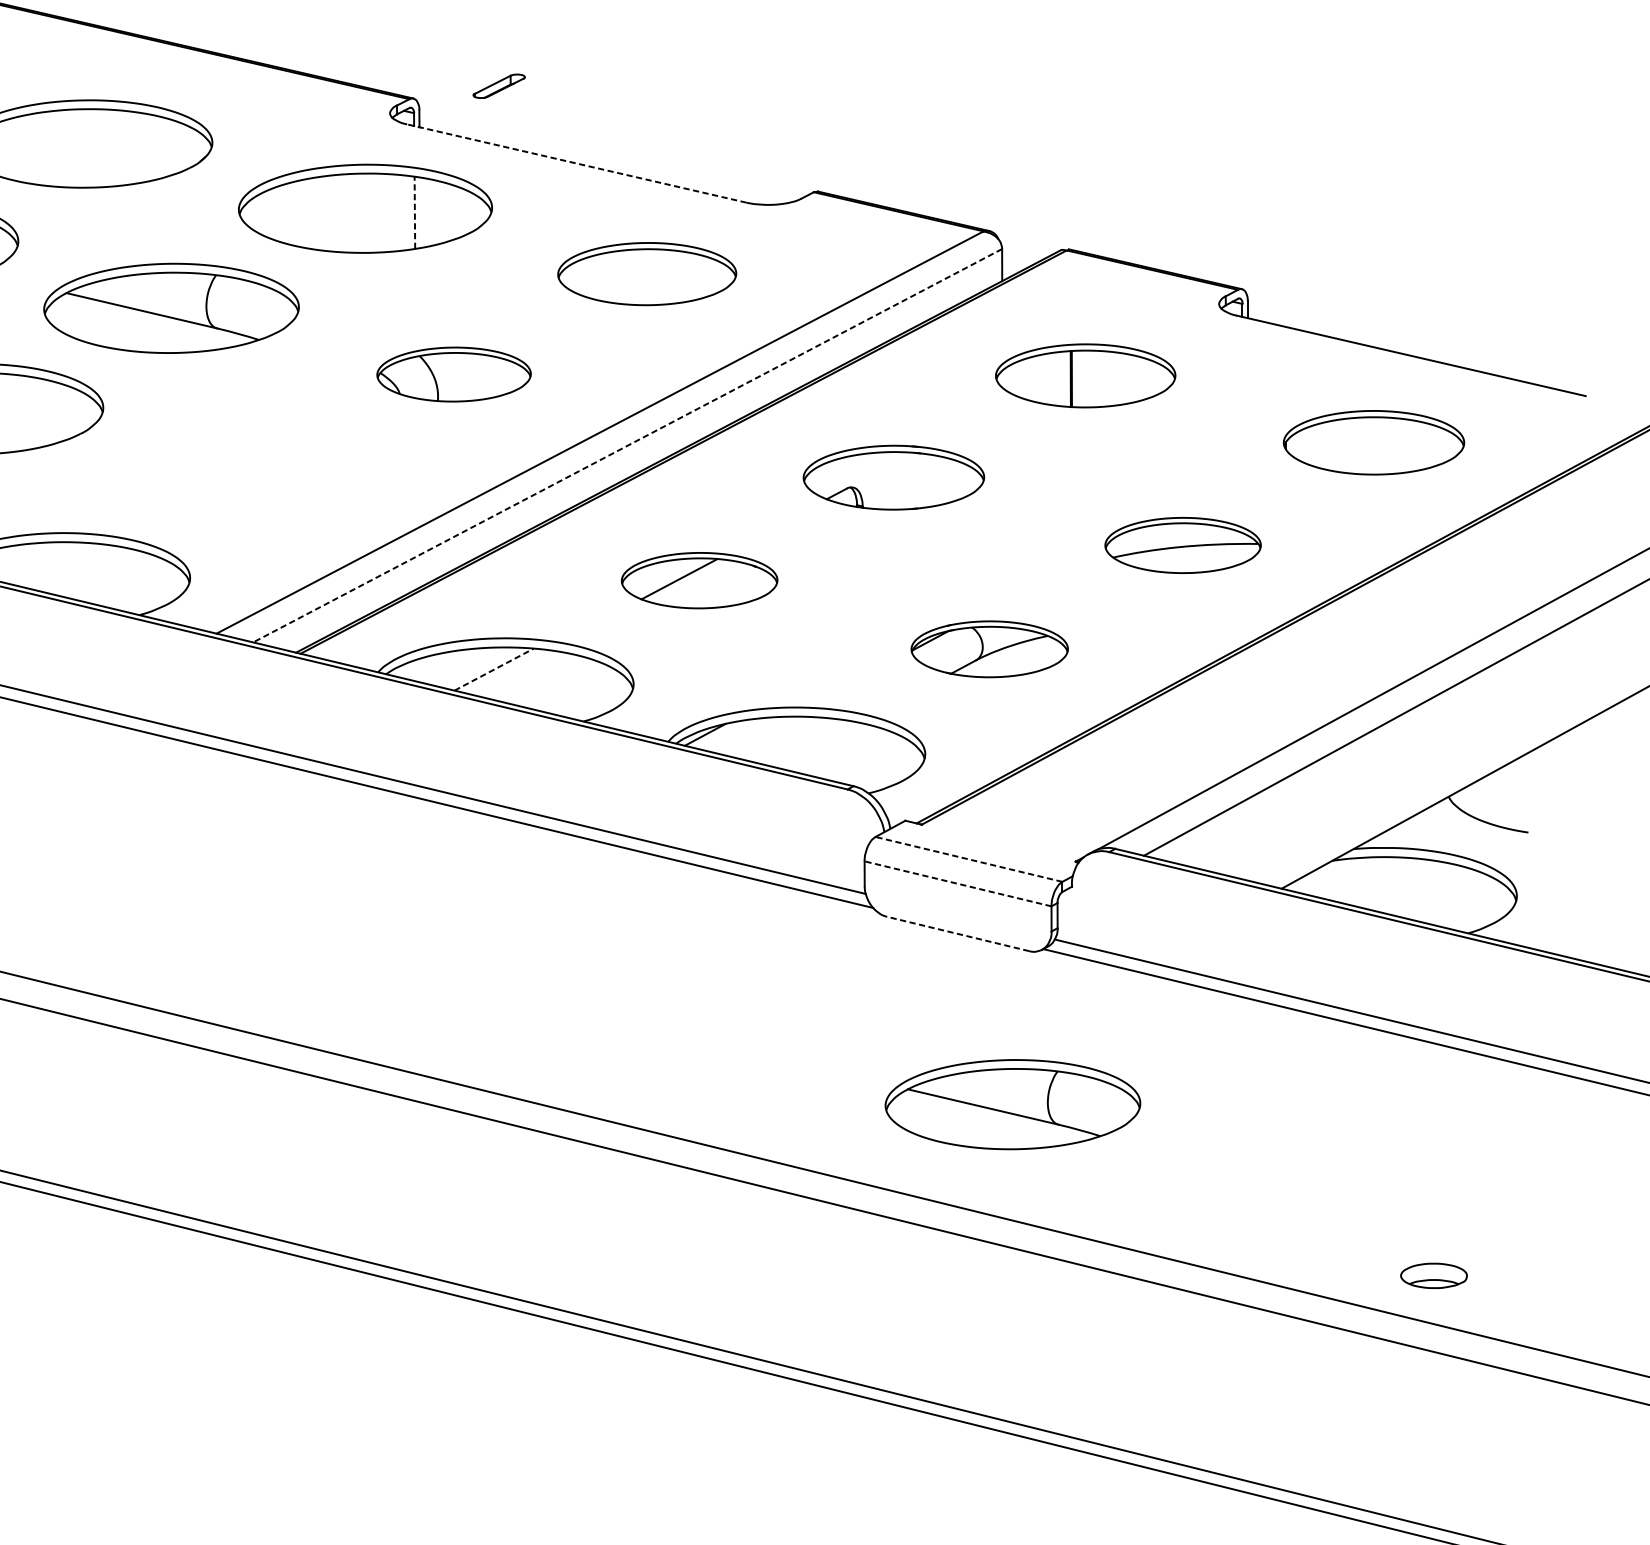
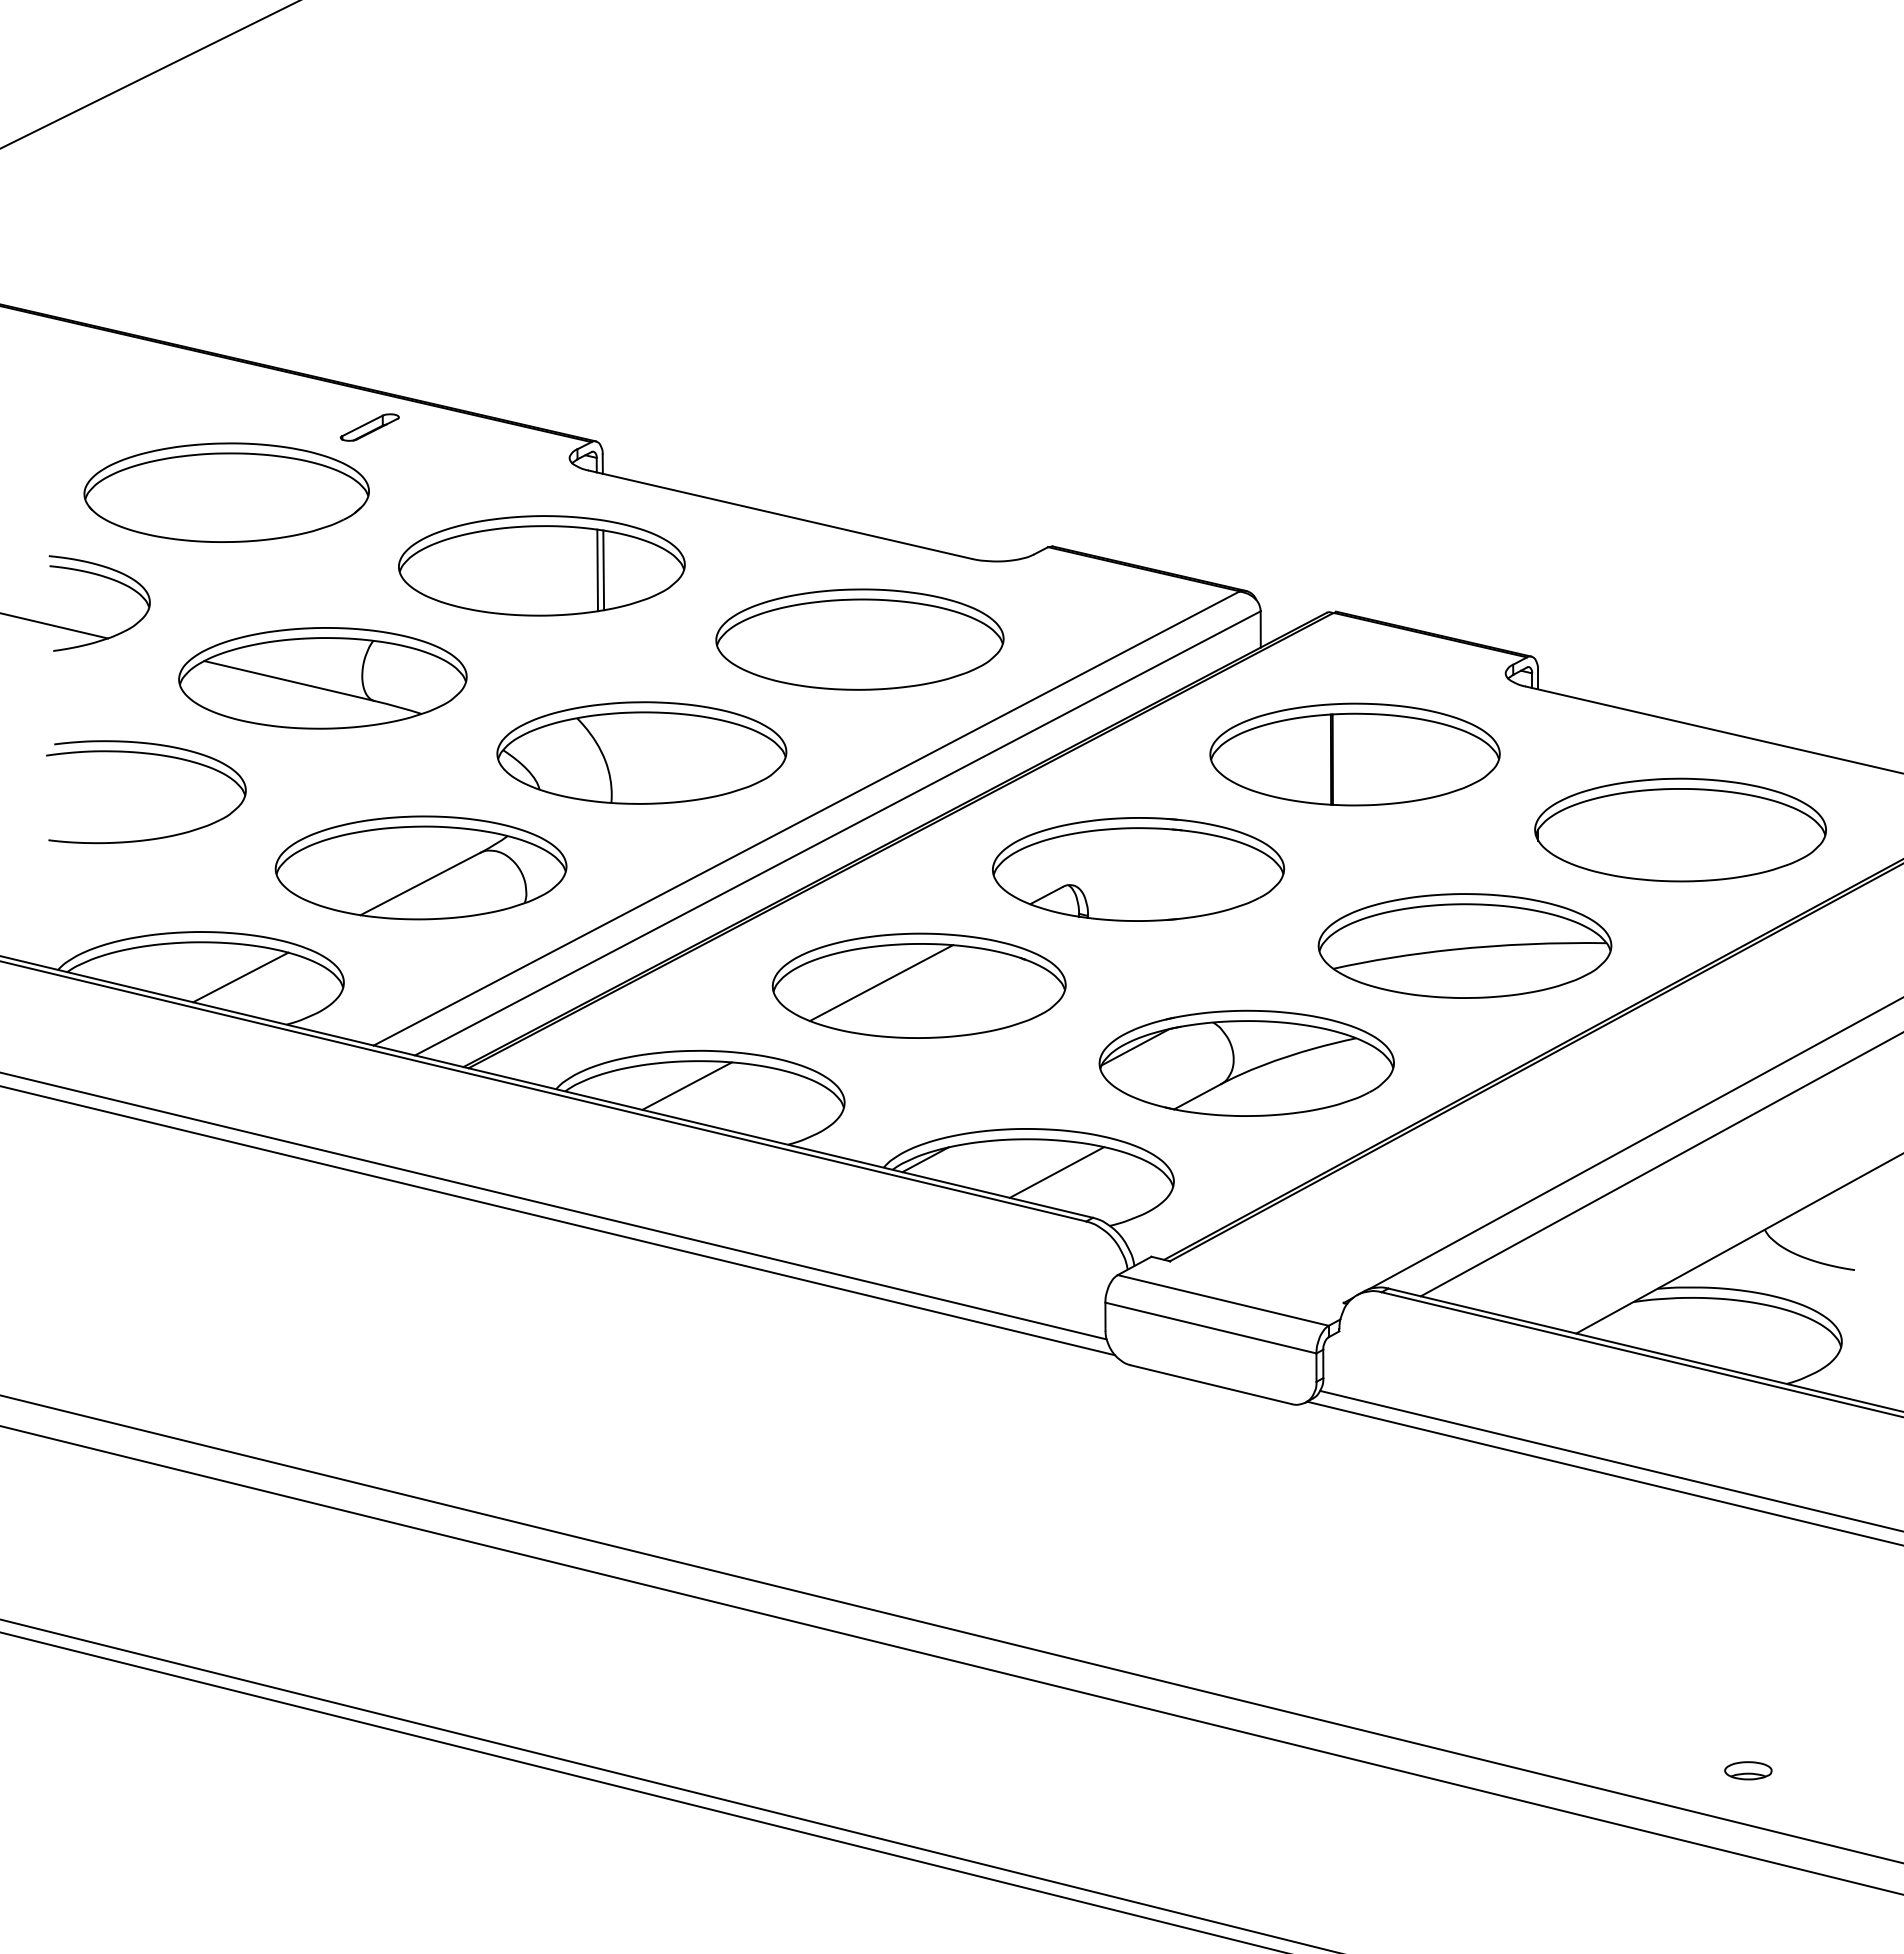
part: (498, 86) -> (369, 427), moved
line: (576, 163) -> (780, 514), dashed -> solid
line: (414, 212) -> (597, 570), dashed -> solid
line: (420, 212) -> (603, 570), added
part: (646, 274) -> (859, 639), size x1.43
part: (453, 374) -> (641, 752), size x1.67
part: (1085, 375) -> (1354, 754), size x1.43
part: (1373, 442) -> (1680, 829), size x1.43
line: (627, 445) -> (837, 833), dashed -> solid
part: (257, 475) -> (420, 867), added
part: (893, 477) -> (1138, 869), size x1.43
part: (1182, 545) -> (1464, 945), size x1.67
line: (98, 573) -> (240, 977), added
part: (699, 580) -> (918, 985), size x1.67
part: (989, 648) -> (1246, 1062), size x1.67
line: (494, 669) -> (687, 1086), dashed -> solid
line: (821, 746) -> (1056, 1172), added
line: (969, 859) -> (1223, 1300), dashed -> solid
line: (957, 884) -> (1210, 1328), dashed -> solid
line: (957, 933) -> (1210, 1384), dashed -> solid
part: (1012, 1104) -> (1272, 1577), removed
part: (1434, 1275) -> (1748, 1770), size x0.62

